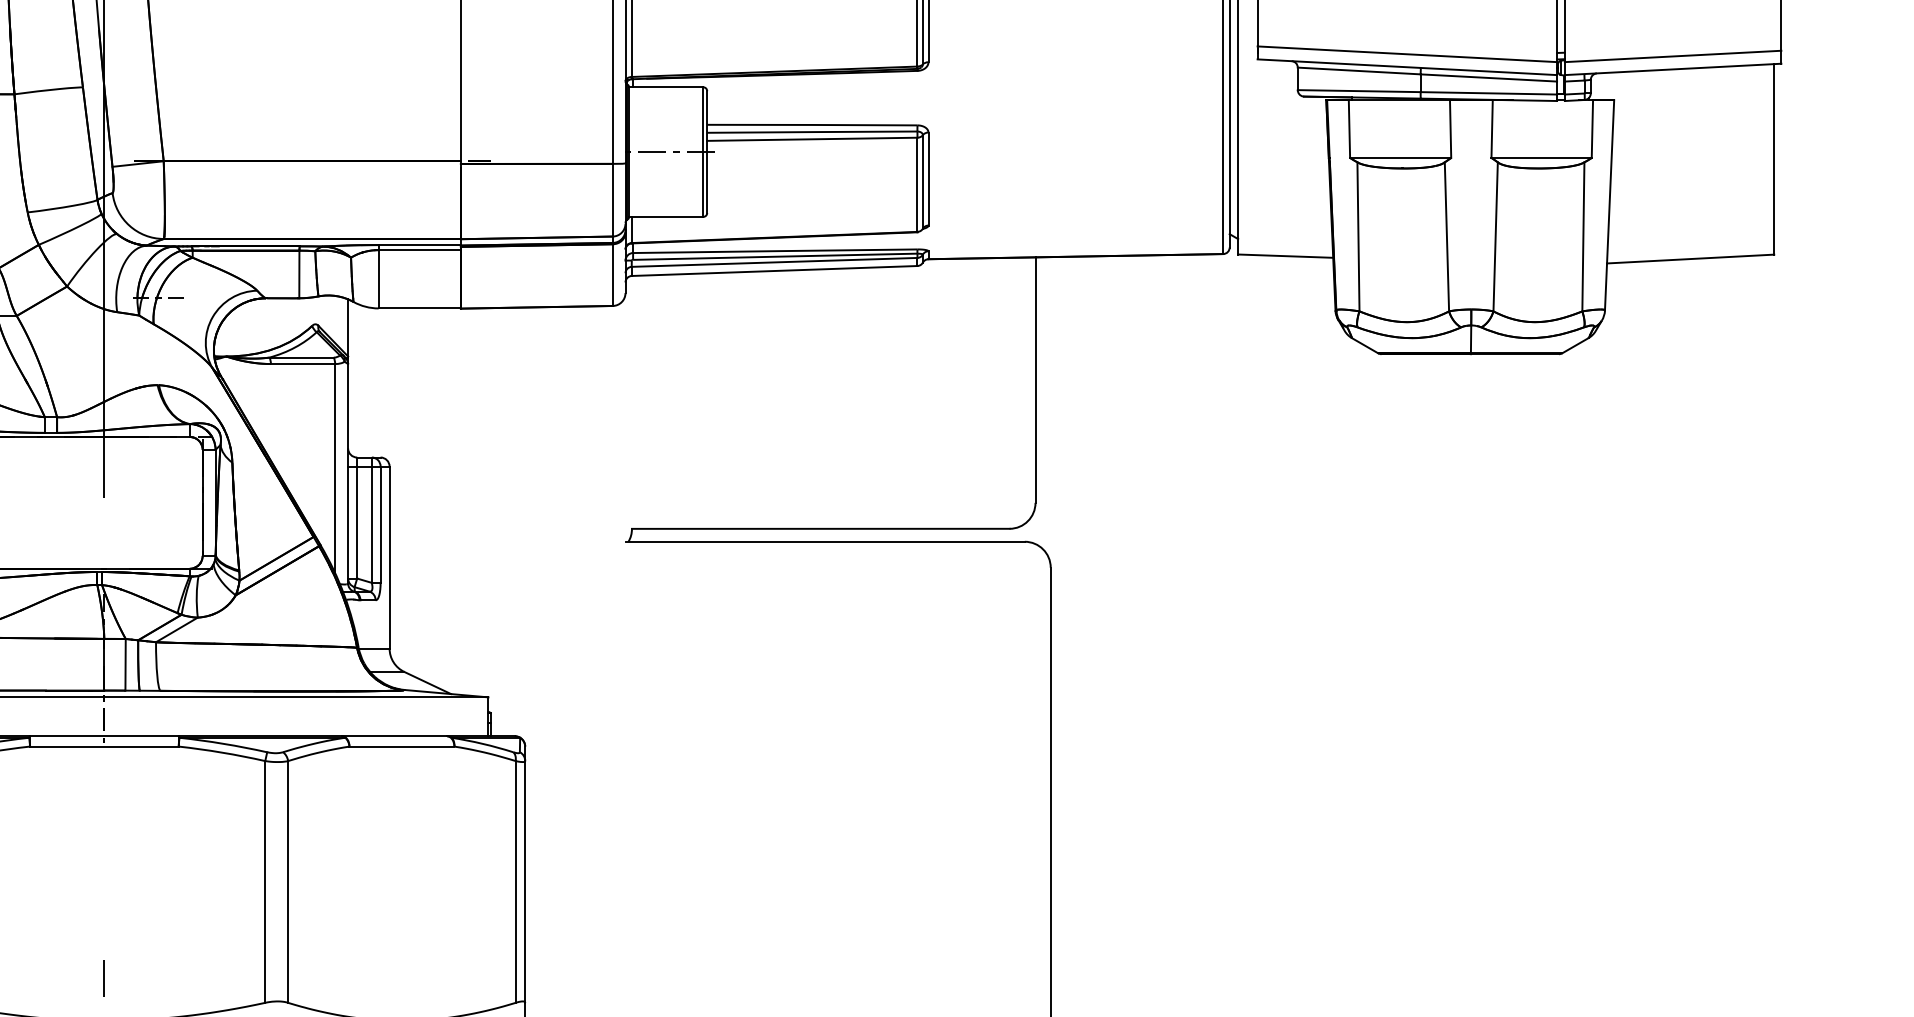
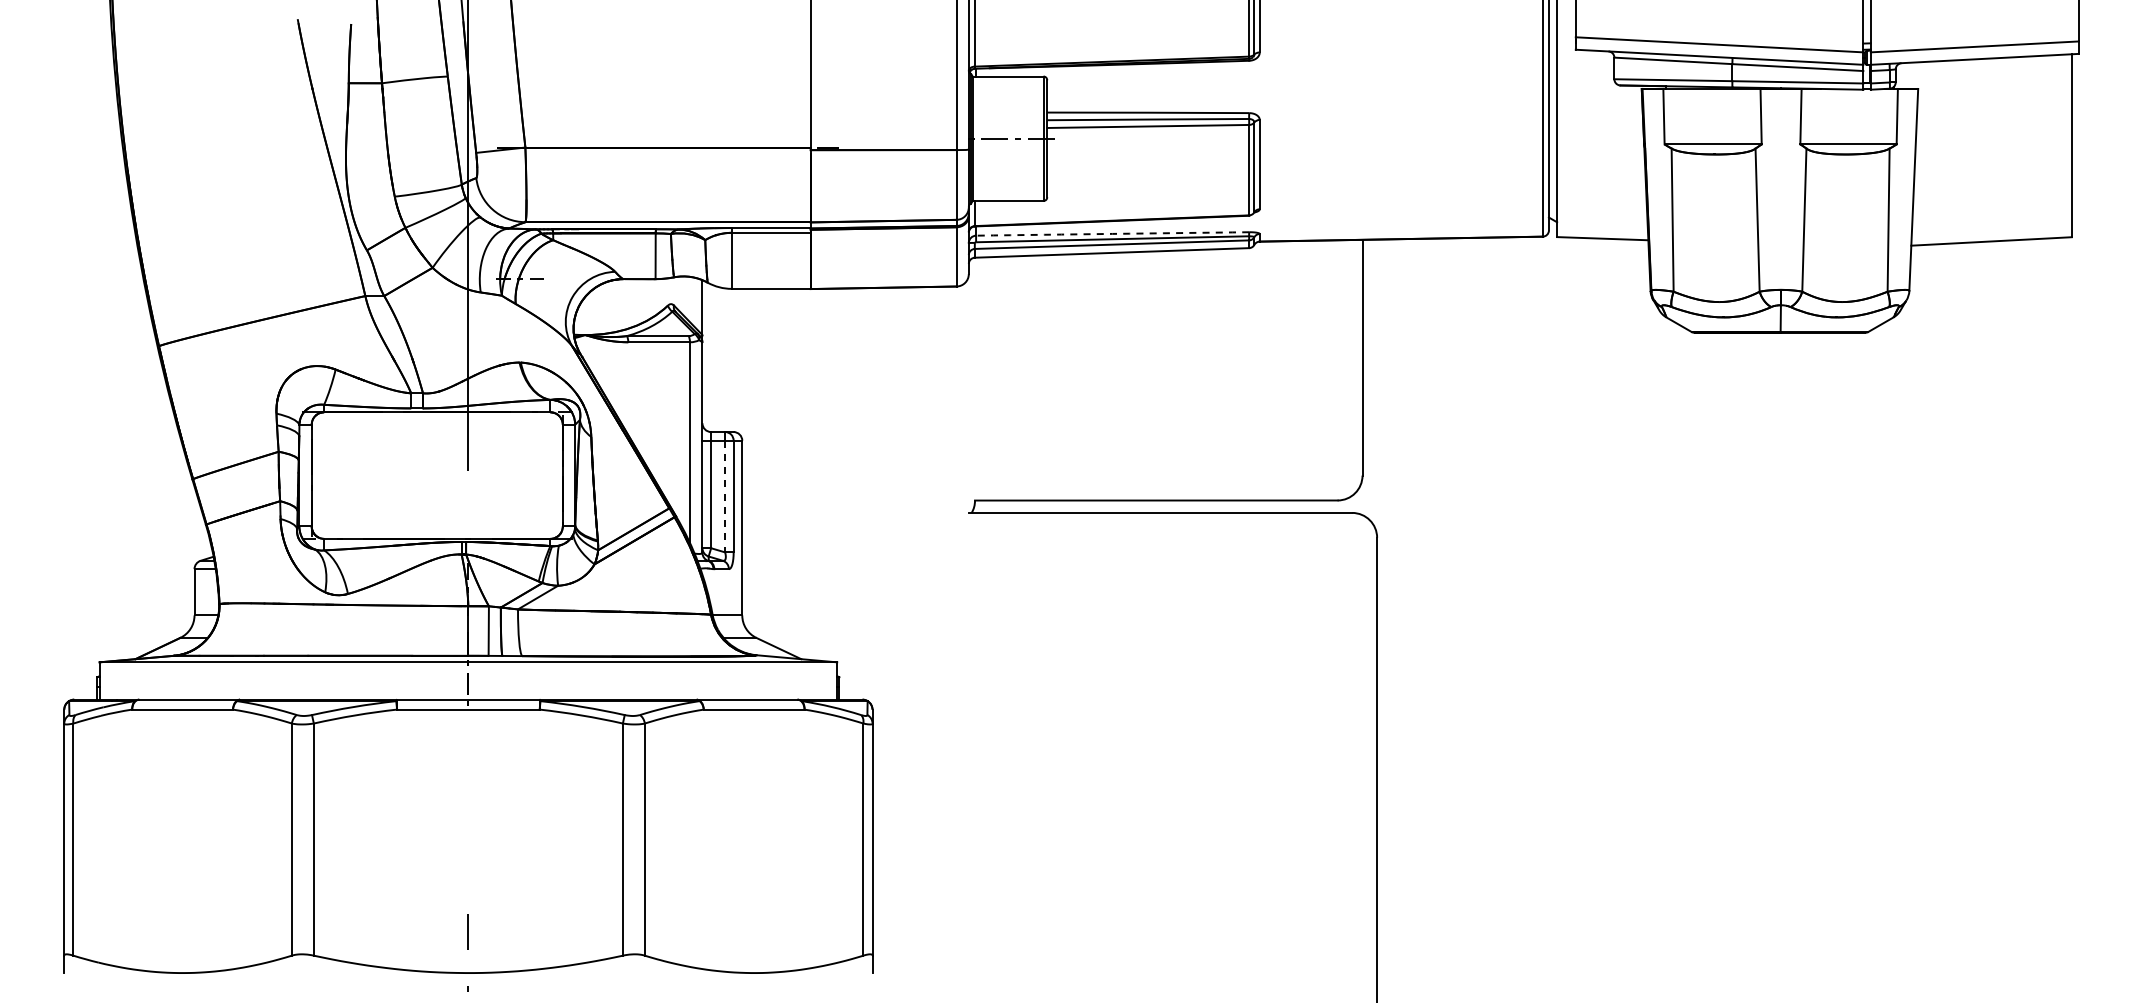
arc: (775, 250) -> (1112, 233), solid -> dashed
line: (372, 524) -> (725, 496), solid -> dashed

